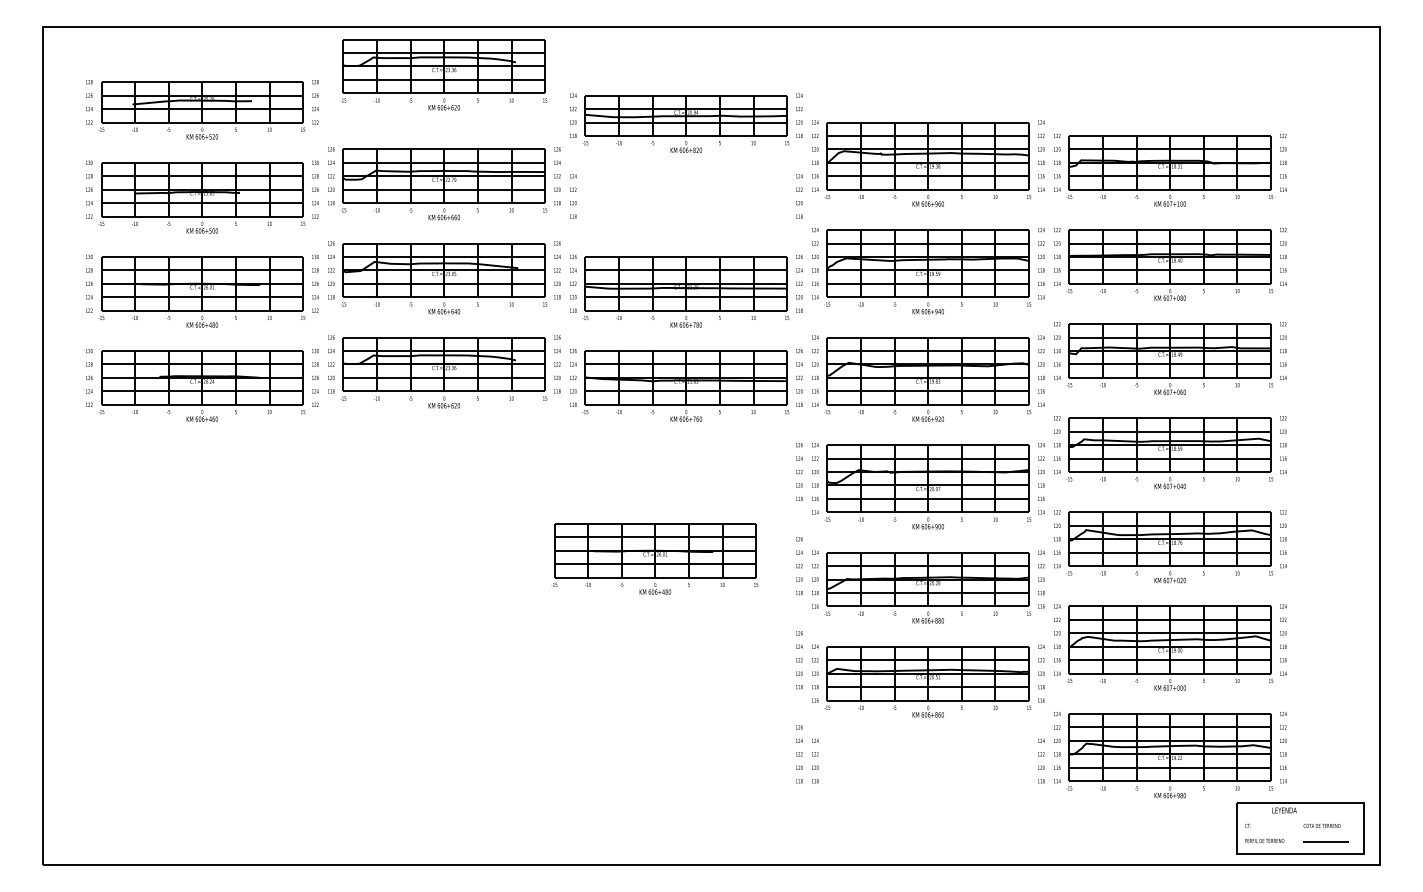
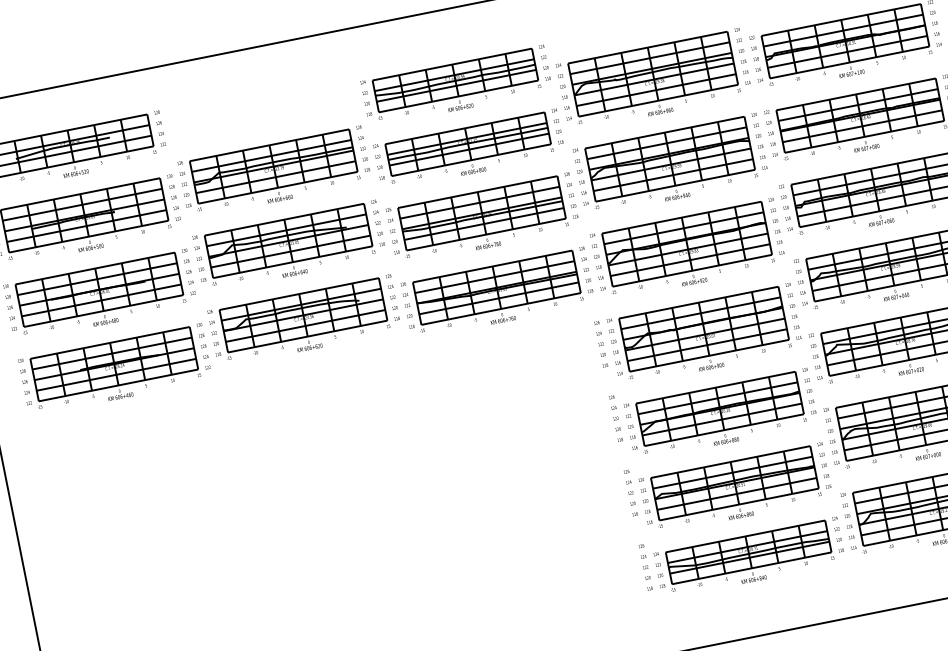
part: (443, 74) -> (257, 86), removed
part: (685, 204) -> (468, 150), added
part: (654, 558) -> (500, 435), removed
part: (927, 769) -> (749, 559), added

